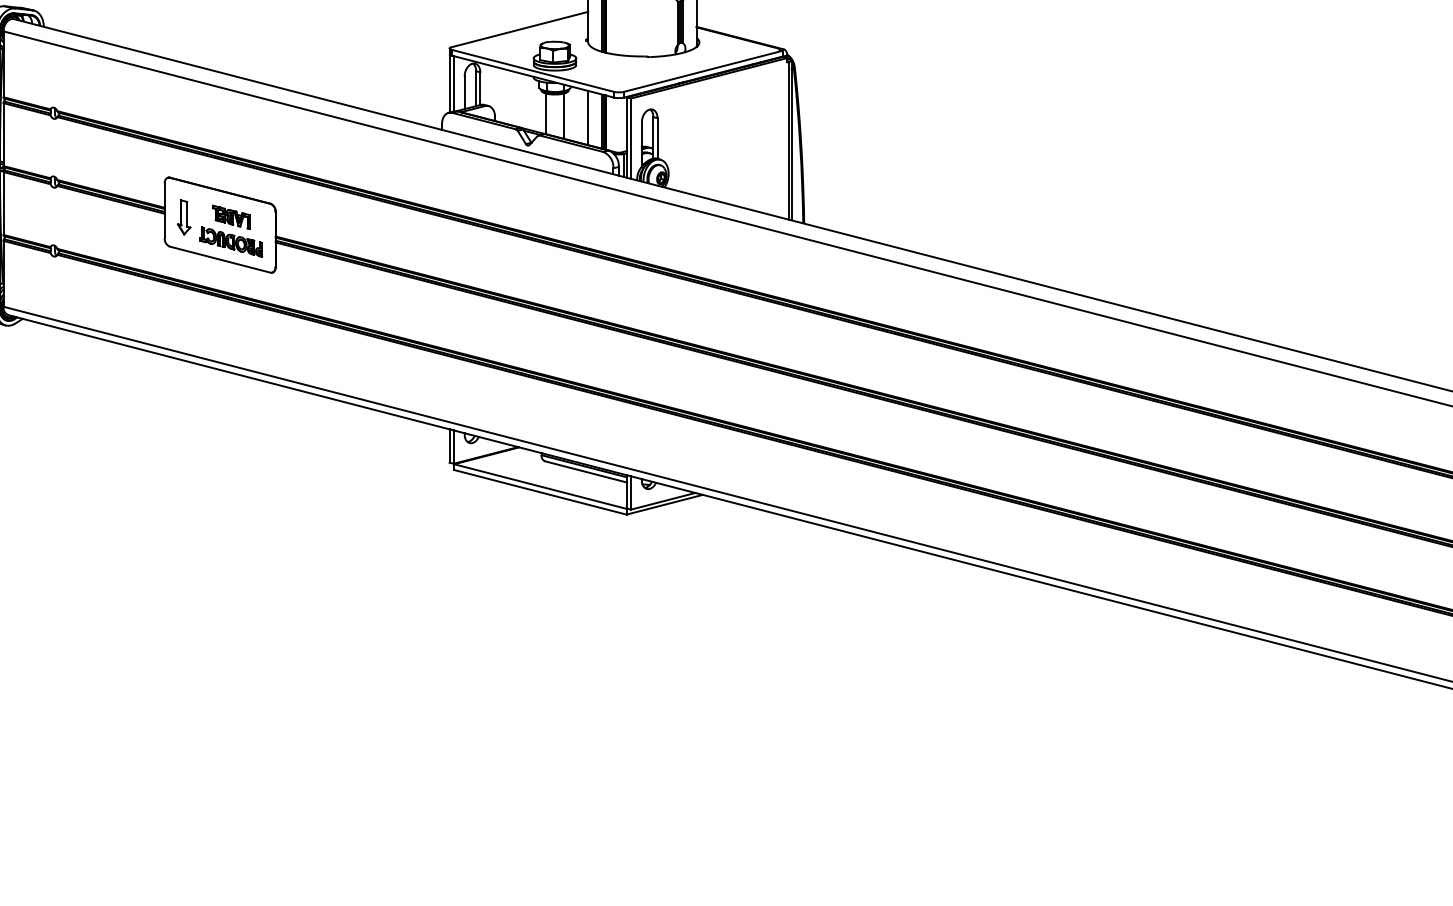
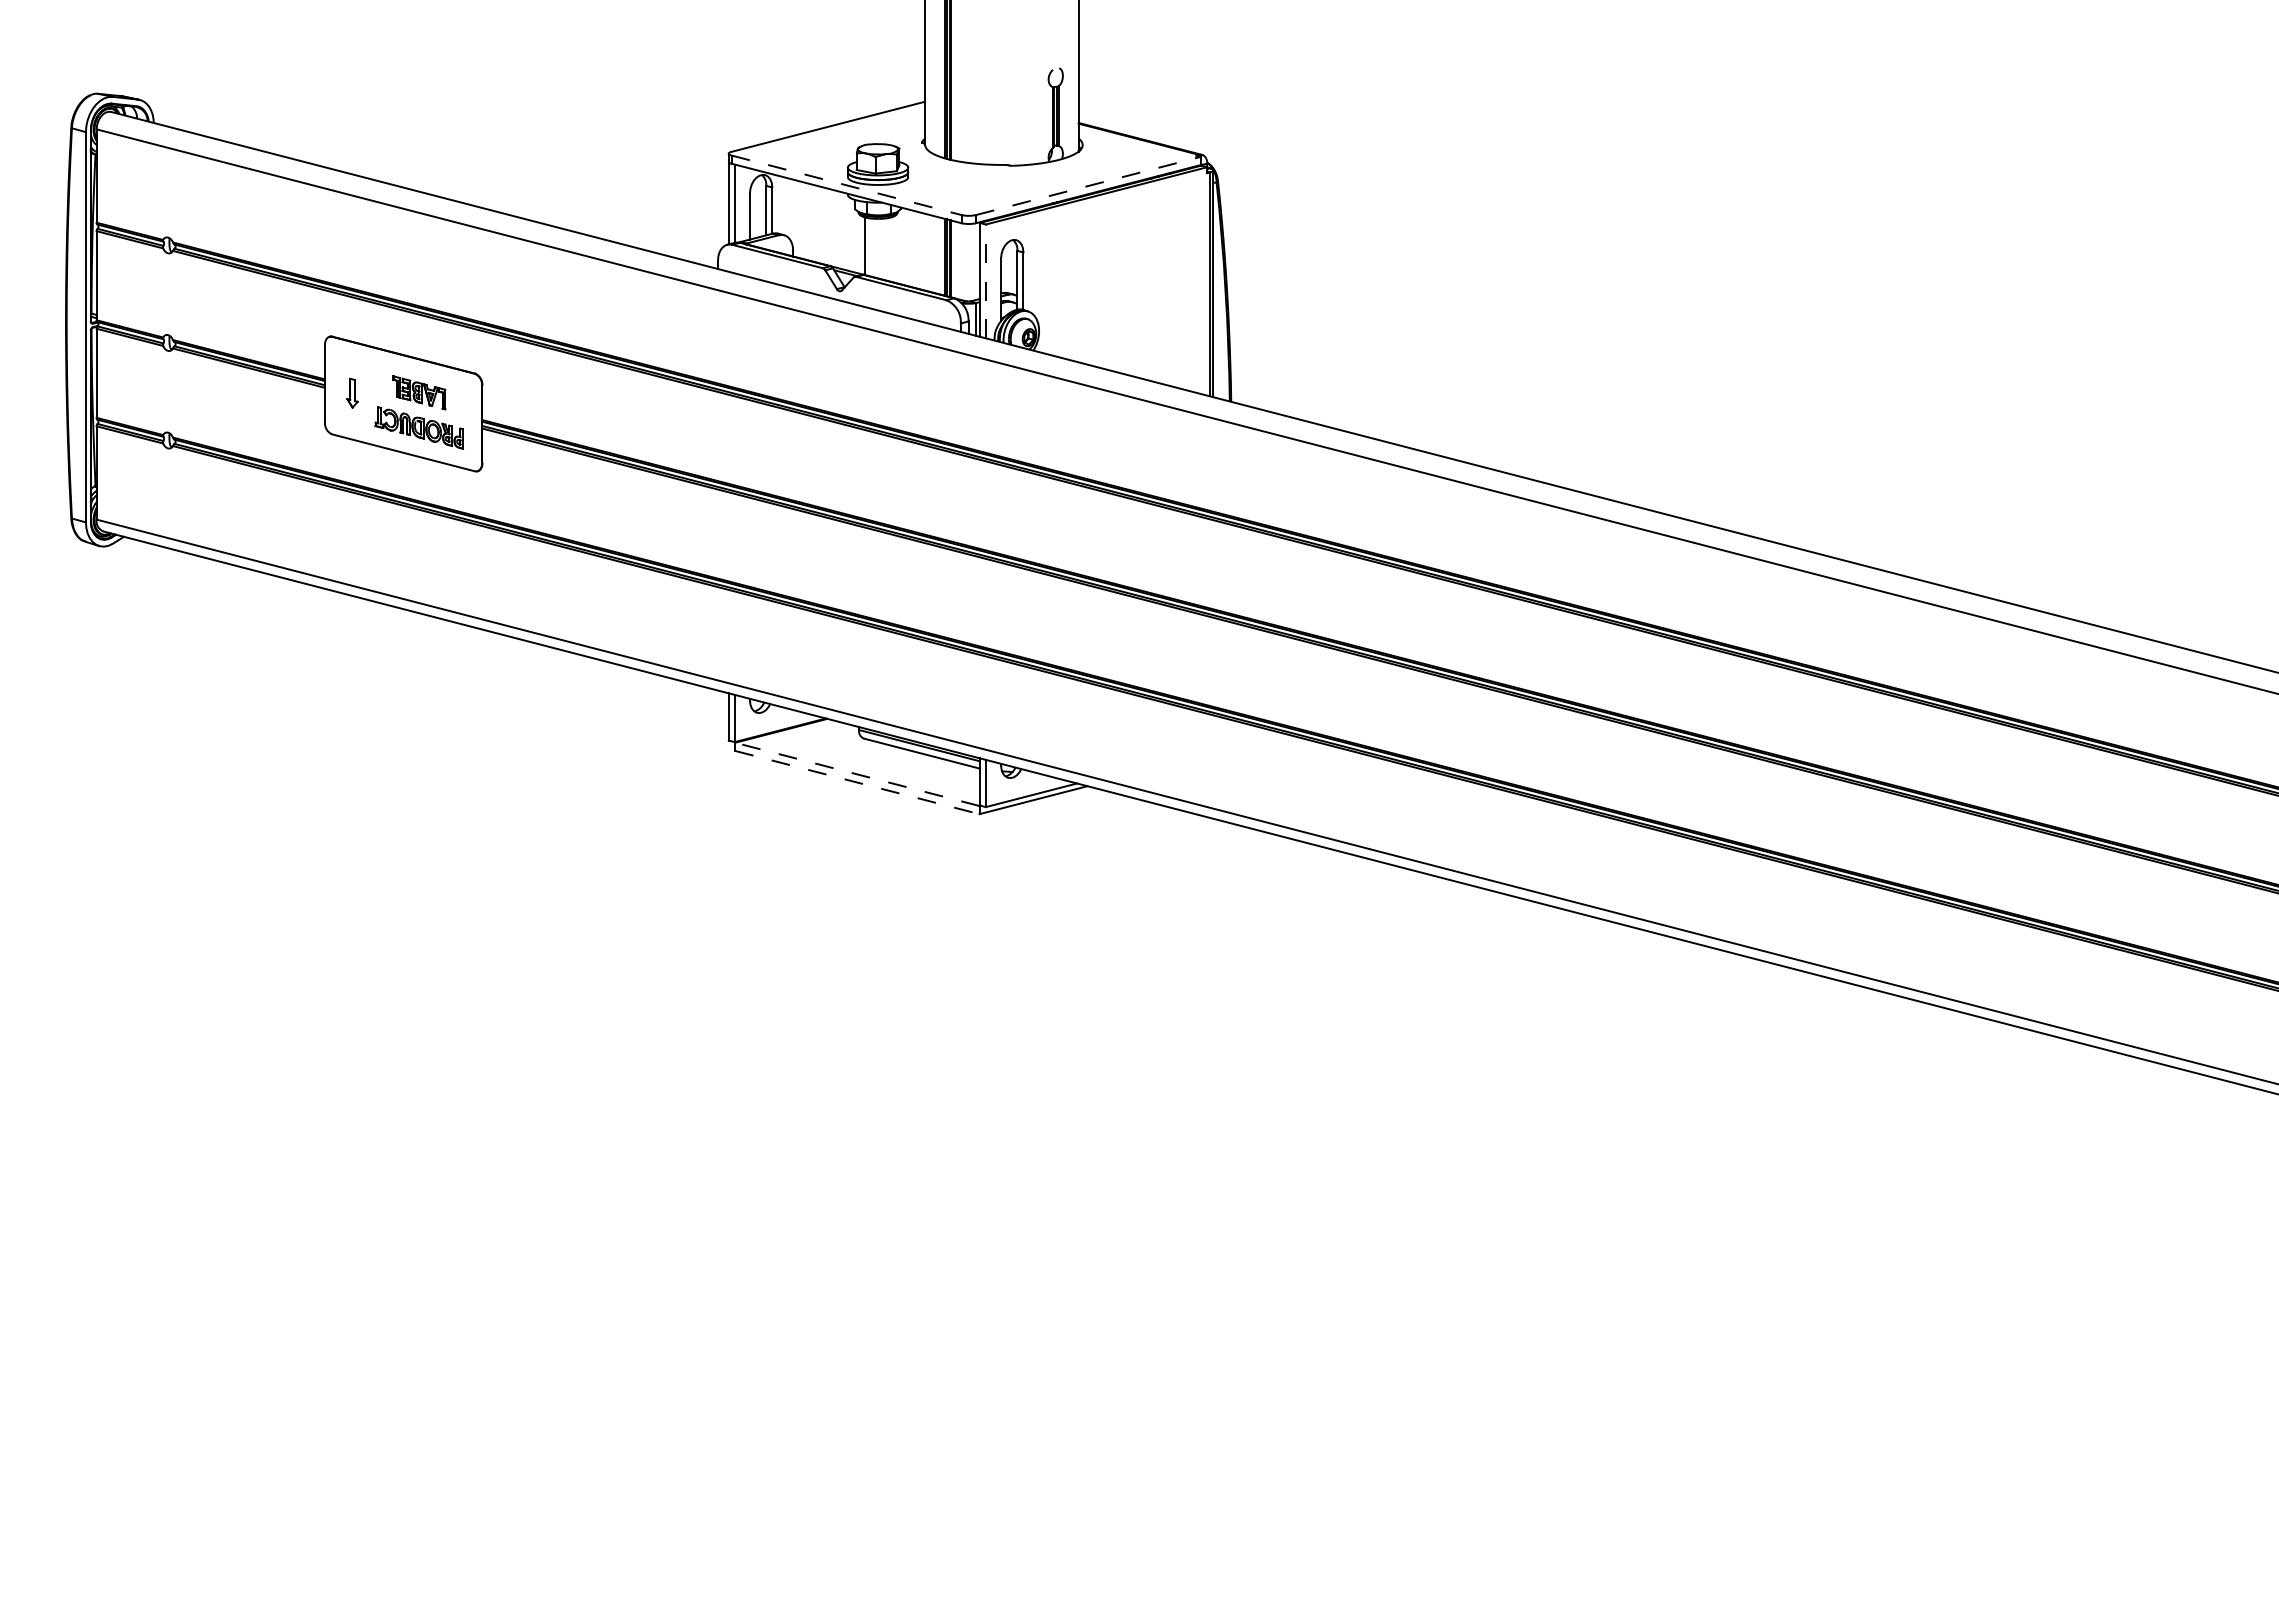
line: (532, 70) -> (846, 185), solid -> dashed
line: (703, 70) -> (1088, 185), solid -> dashed
line: (563, 116) -> (890, 249), removed
line: (588, 117) -> (925, 251), removed
line: (630, 138) -> (985, 281), solid -> dashed
part: (184, 217) -> (352, 393), size x0.6
line: (539, 486) -> (856, 774), solid -> dashed
line: (540, 492) -> (857, 782), solid -> dashed

